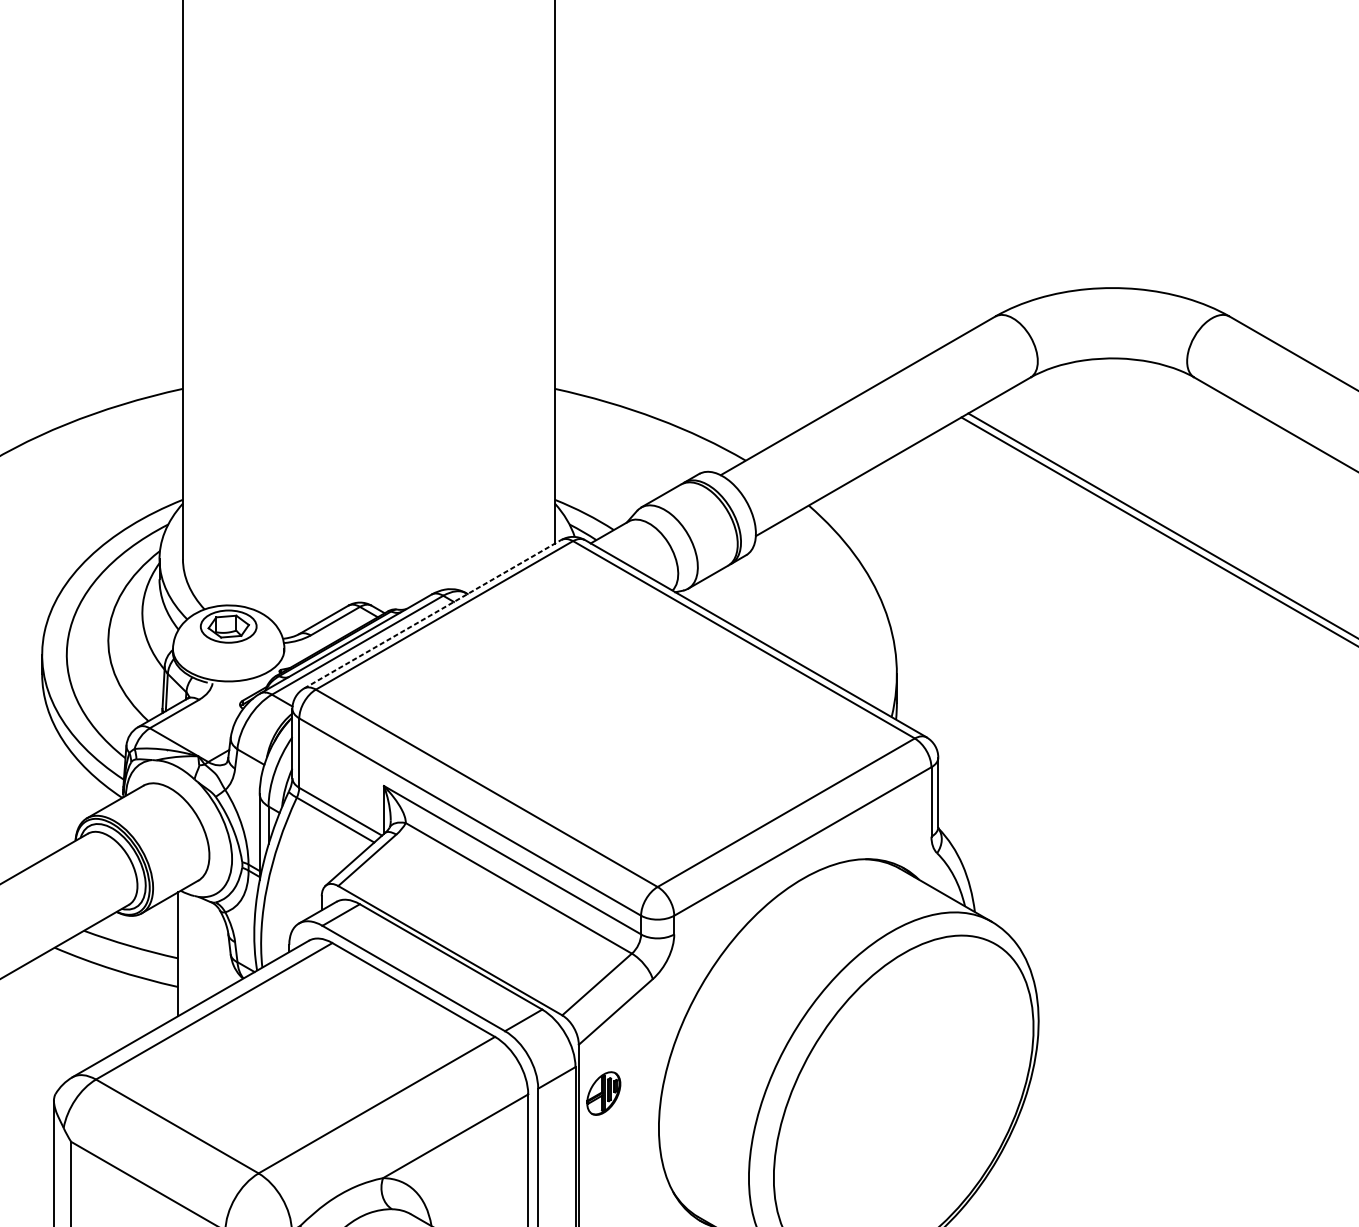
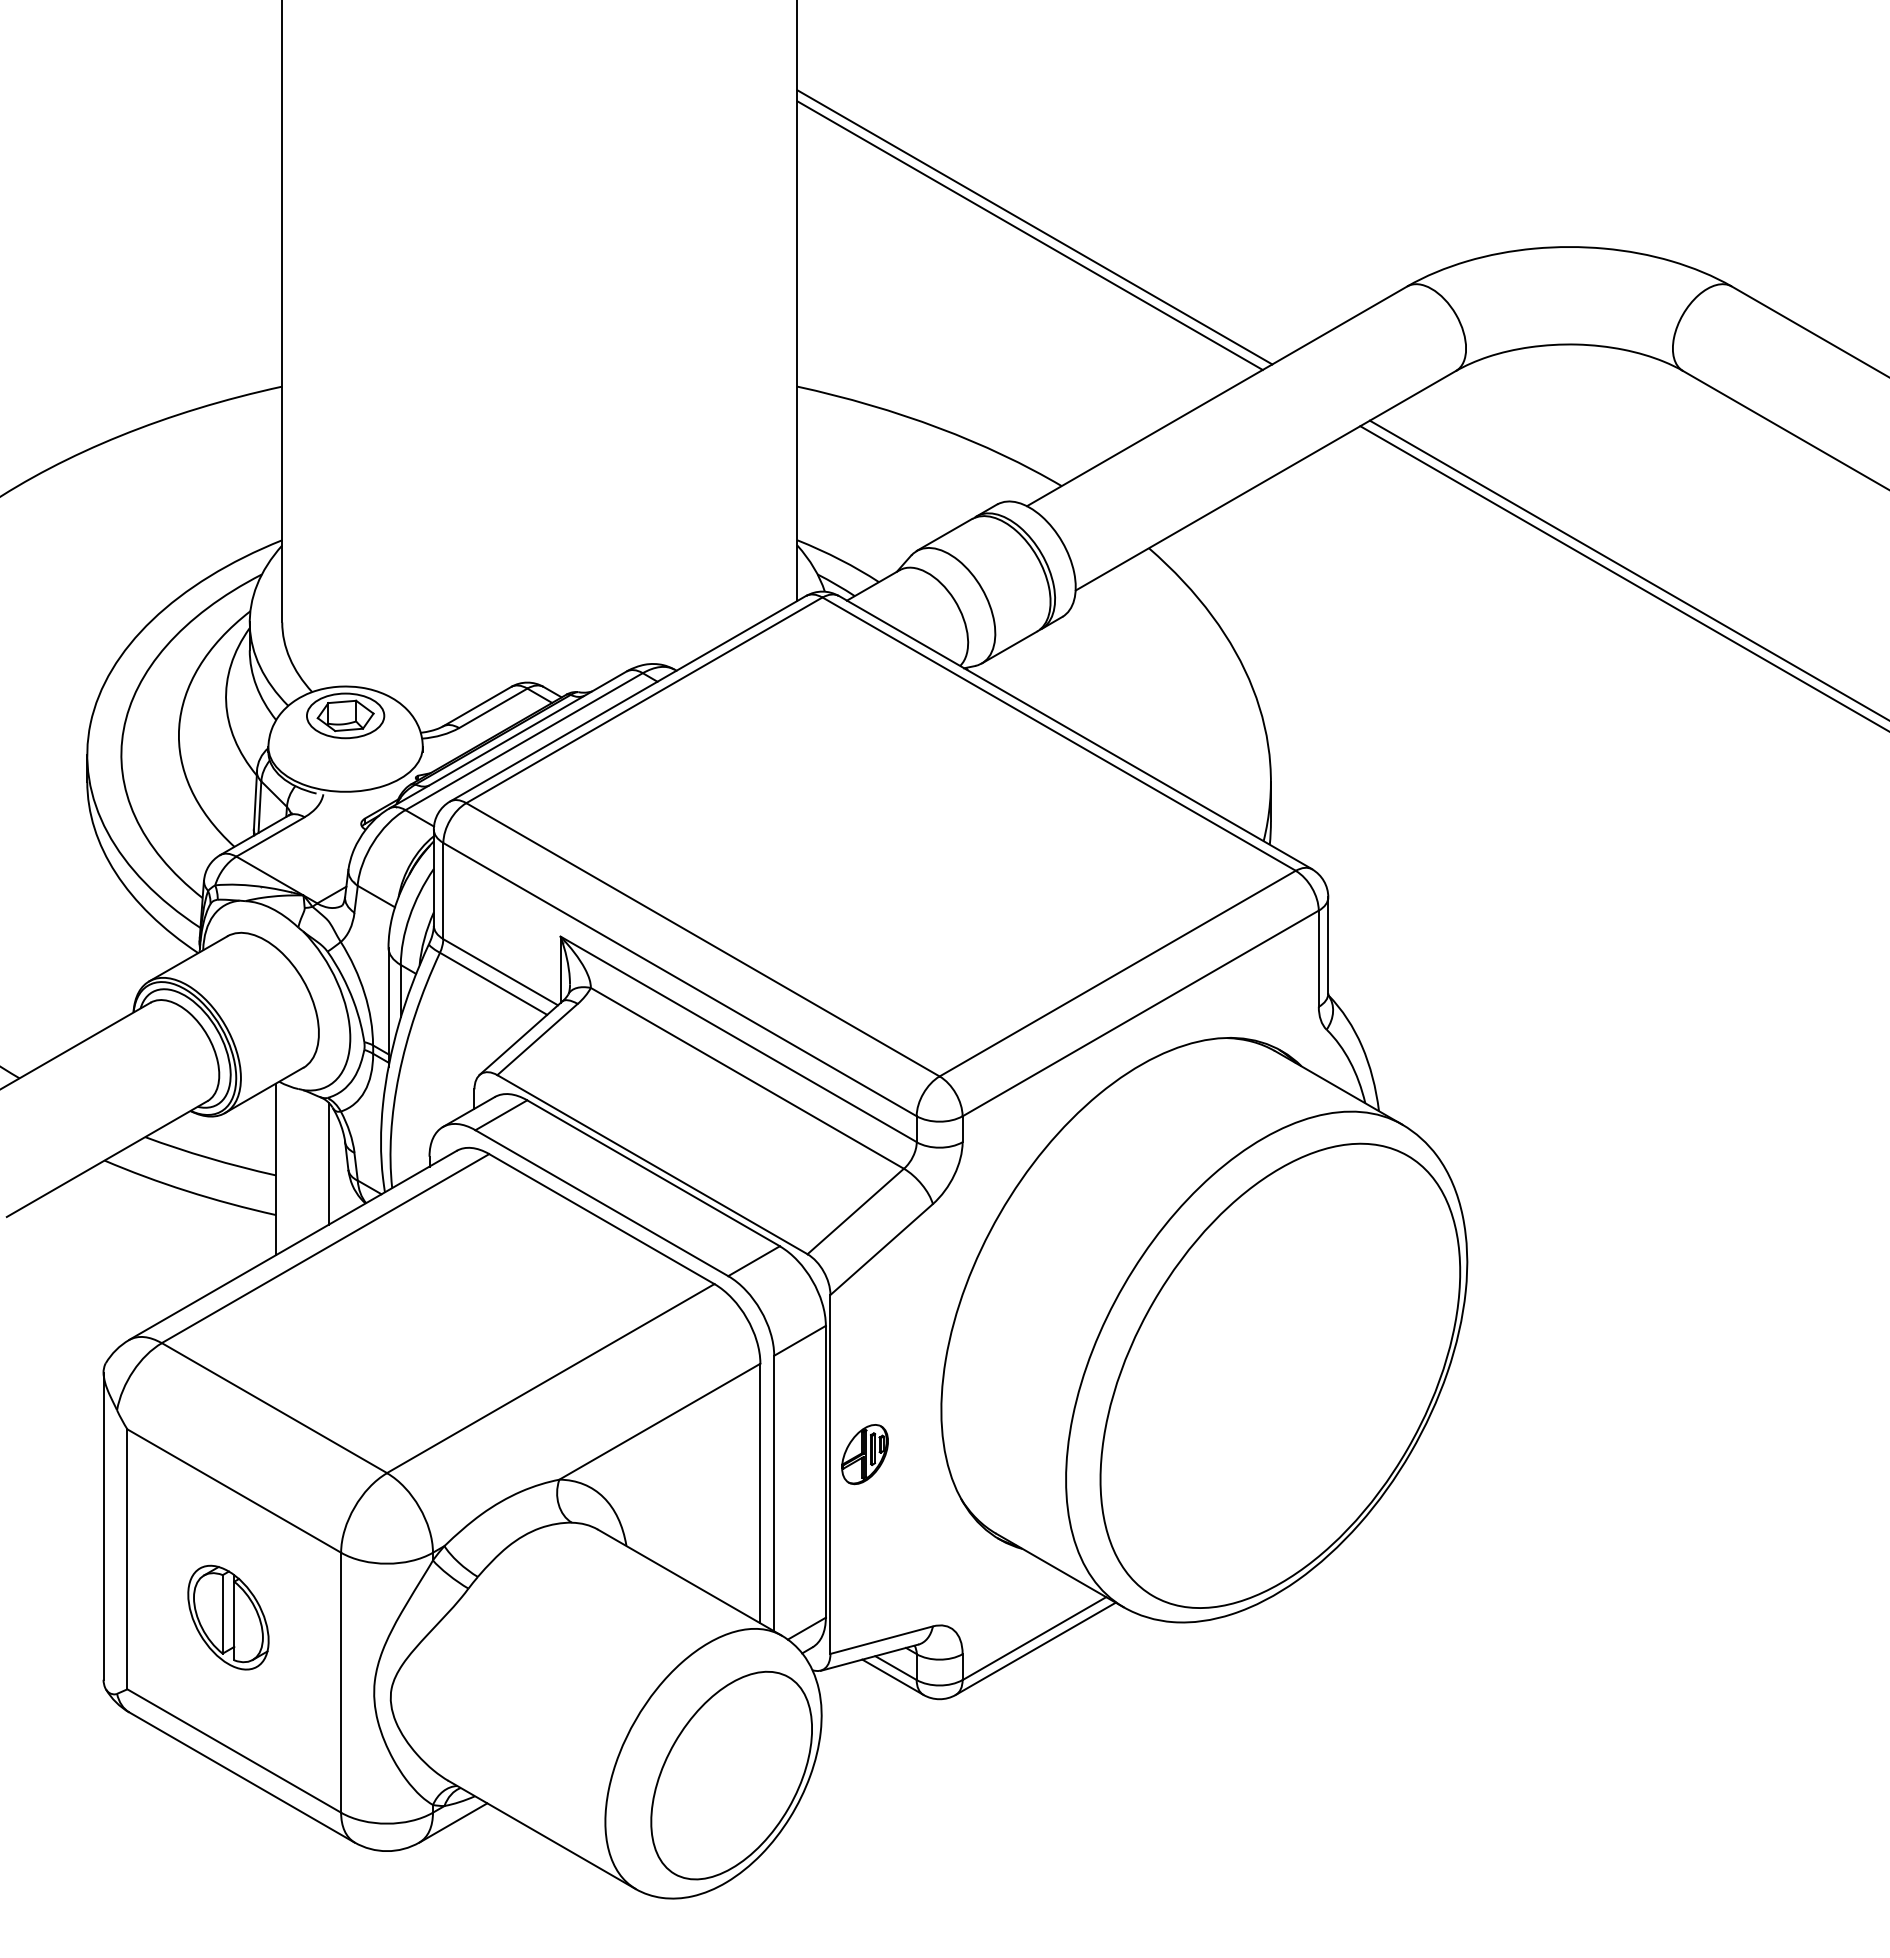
line: (726, 273) -> (1034, 227), added
line: (722, 279) -> (1029, 235), added
line: (432, 614) -> (628, 698), dashed -> solid
line: (216, 949) -> (328, 1163), added
part: (603, 1093) -> (864, 1454), moved

